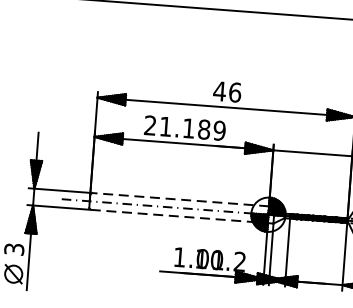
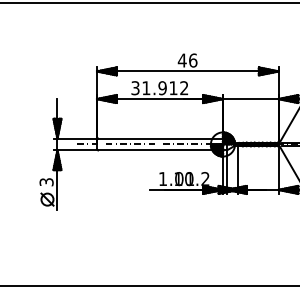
text: (184, 128) -> (159, 88), 21.189 -> 31.912
line: (180, 199) -> (160, 138), dashed -> solid
line: (180, 216) -> (161, 150), dashed -> solid

